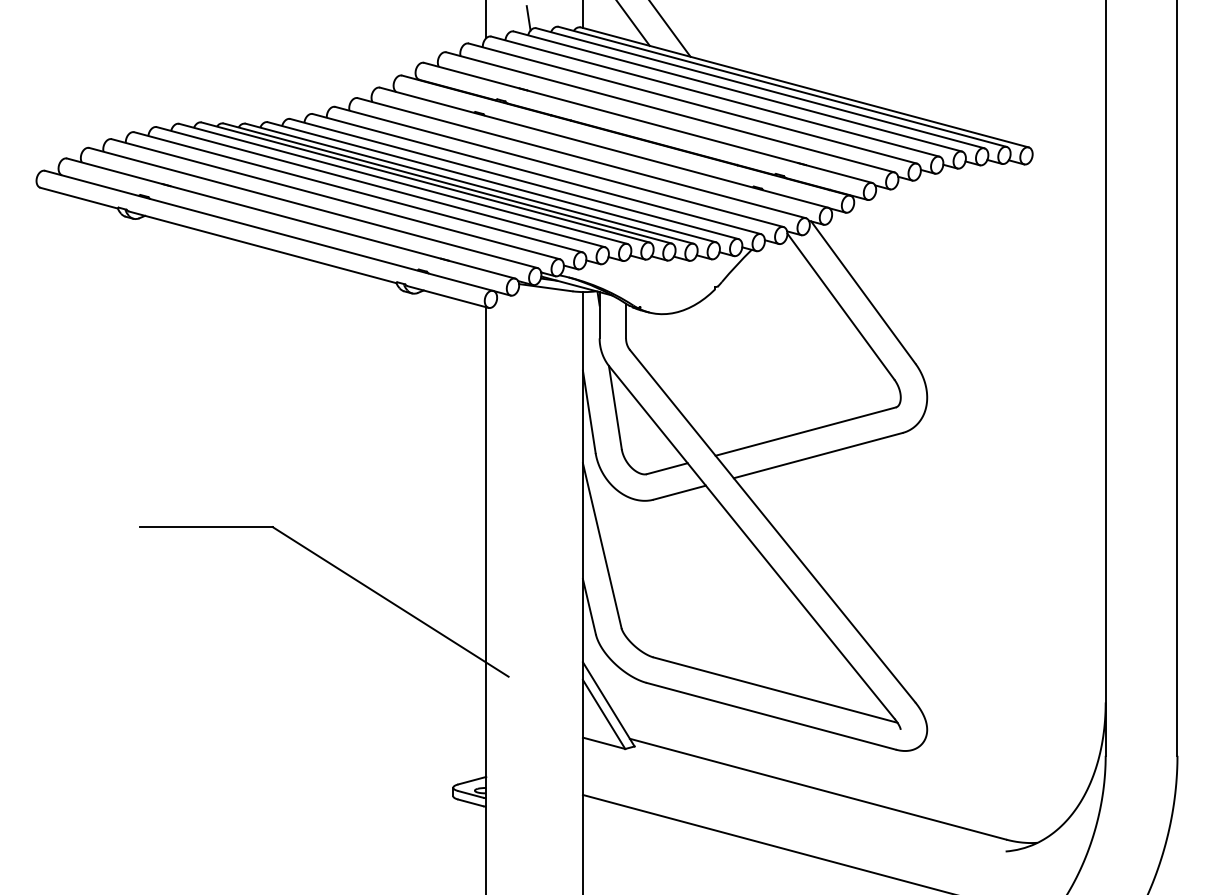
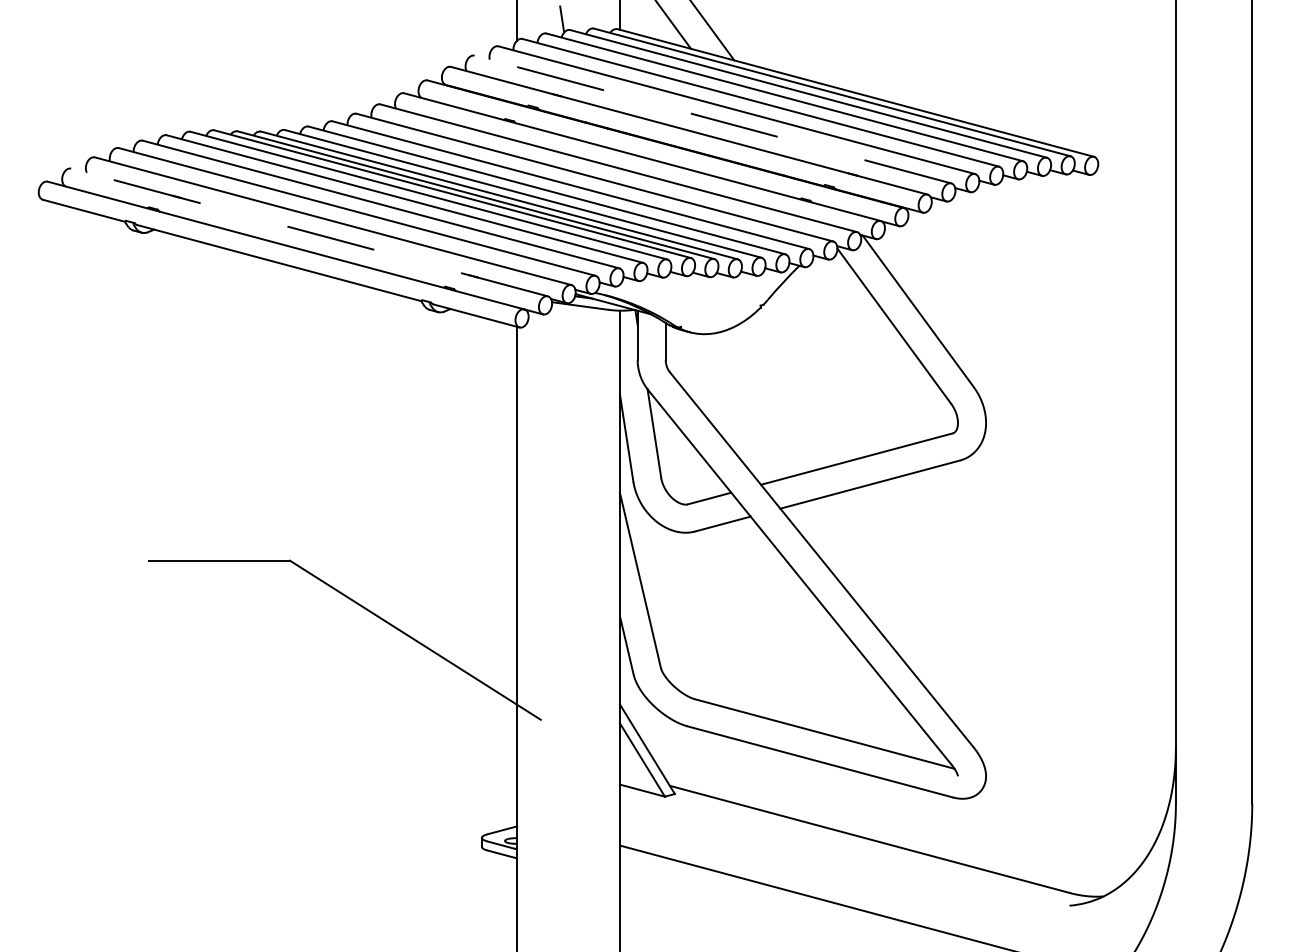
line: (669, 112) -> (712, 119), solid -> dashed
line: (291, 218) -> (309, 232), solid -> dashed

